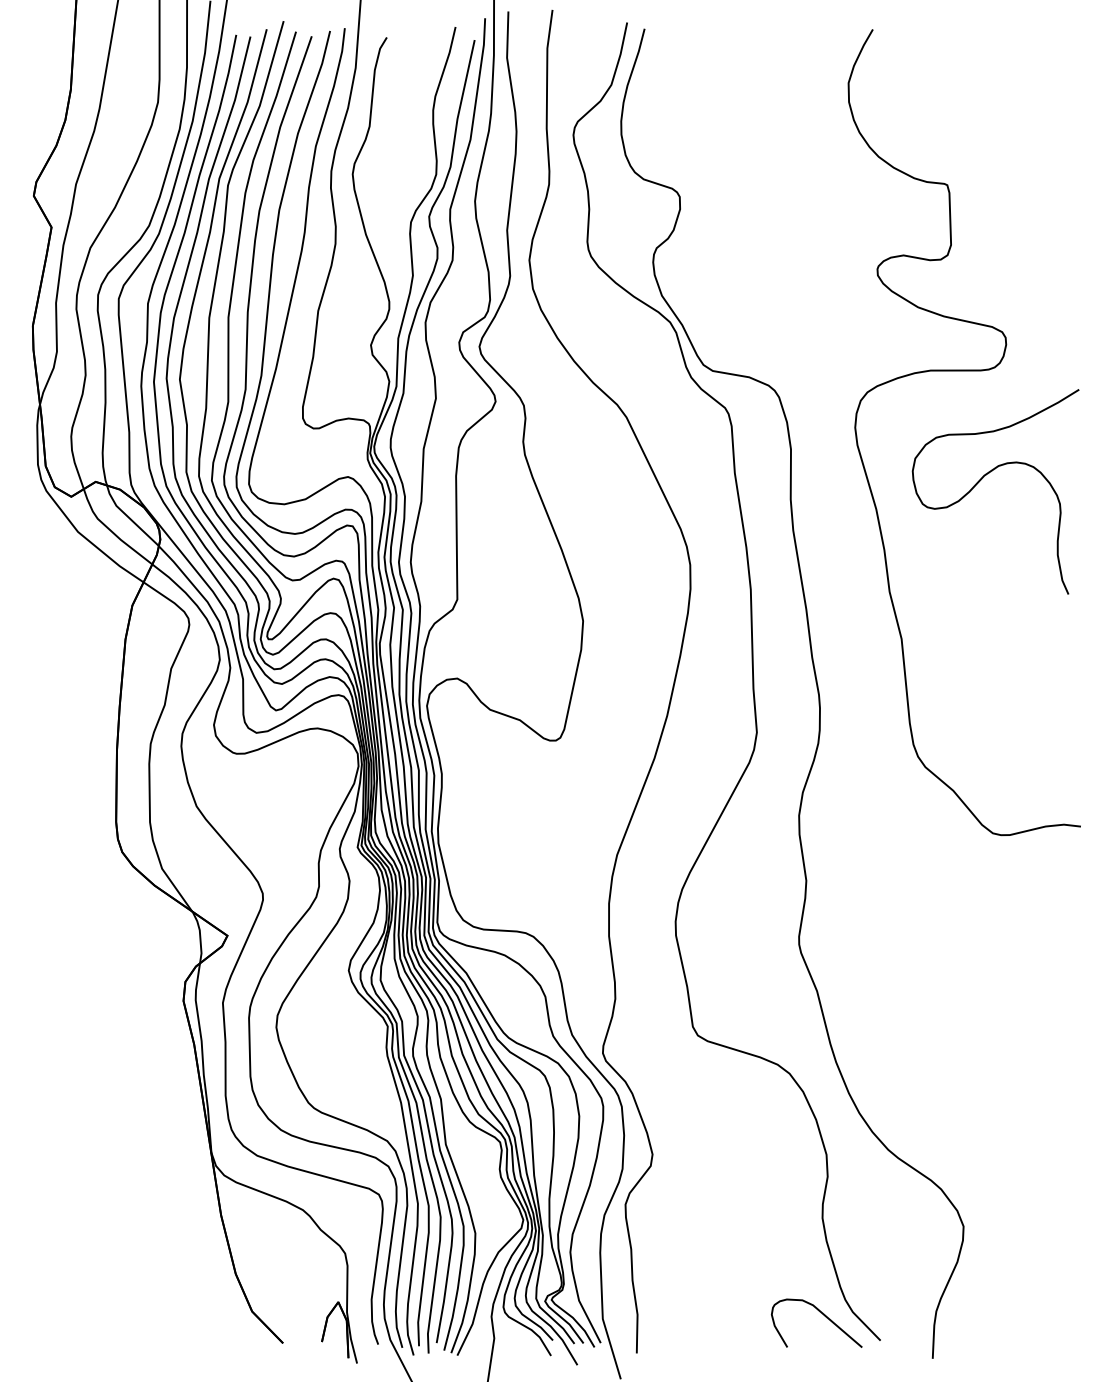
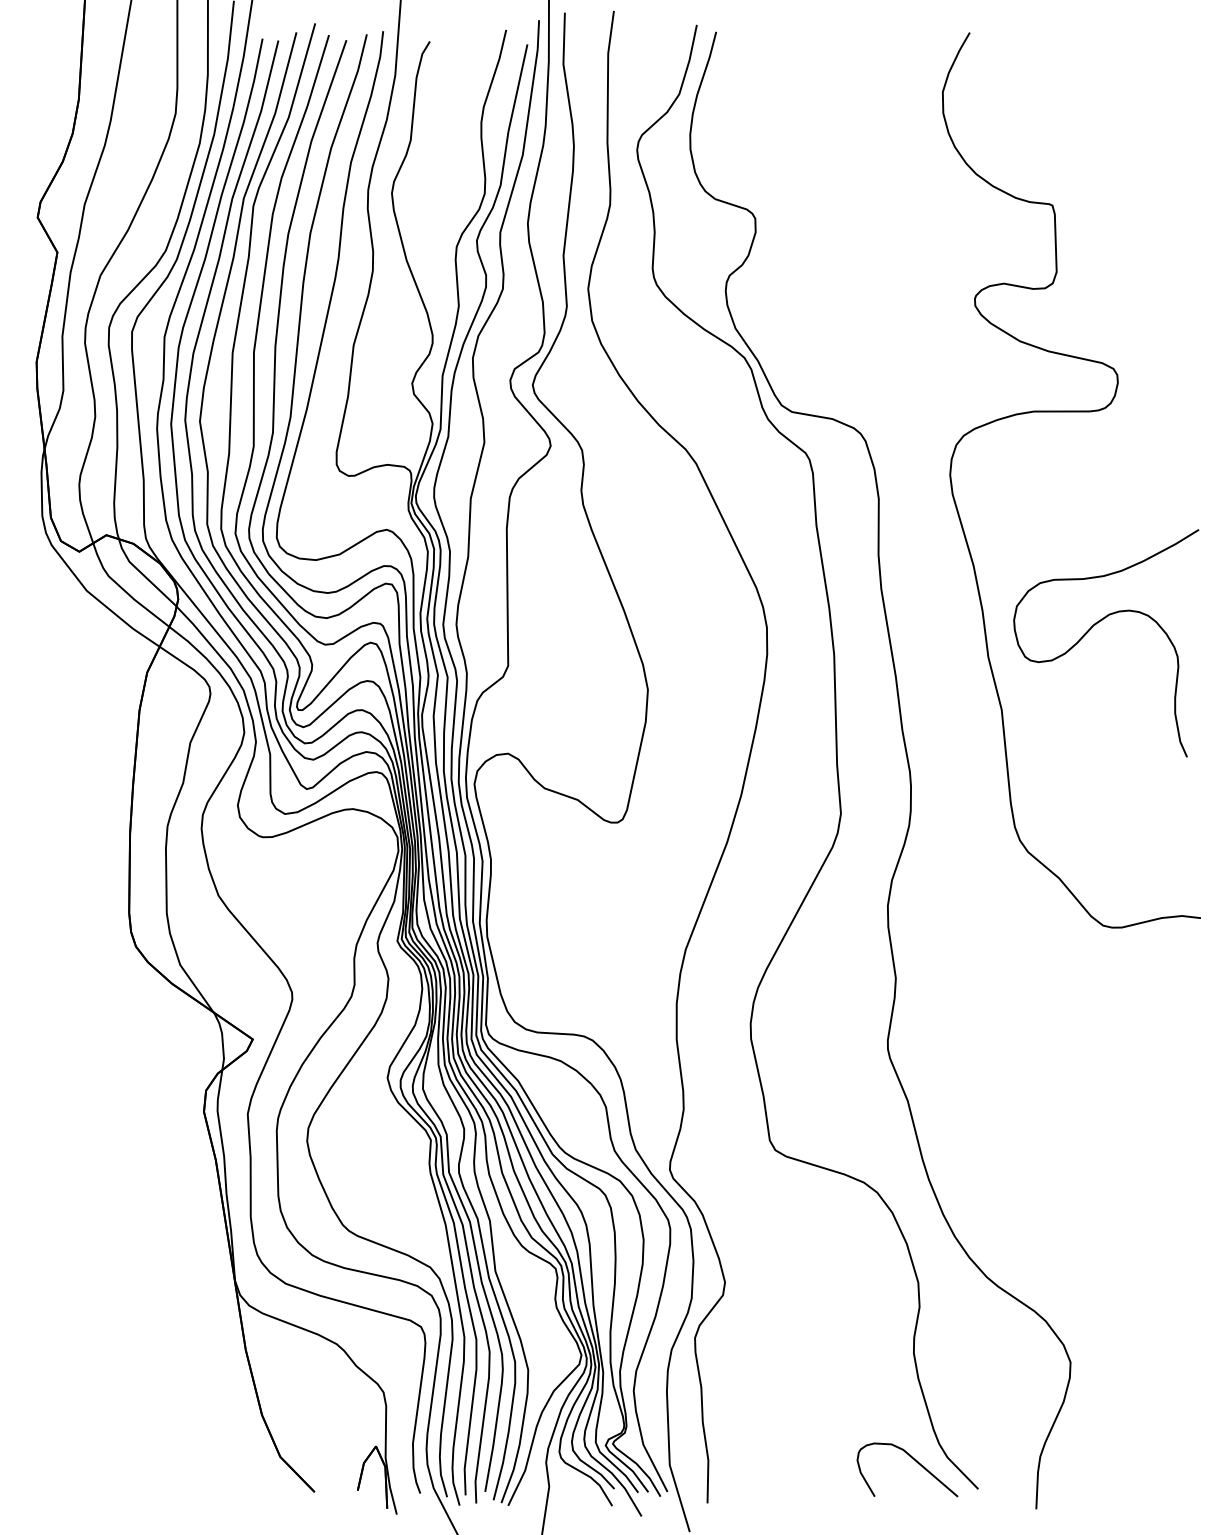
curve: (982, 479) -> (1091, 629), moved

